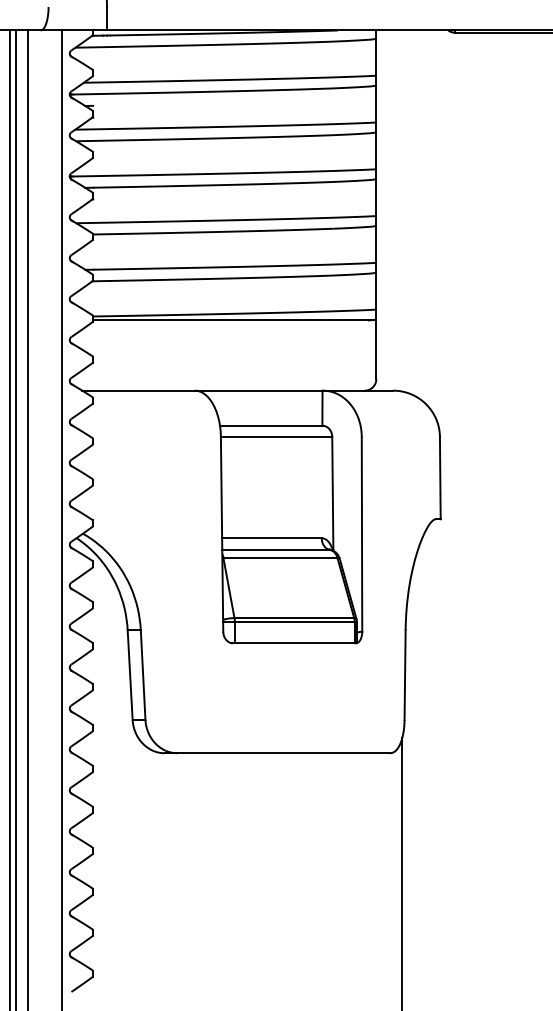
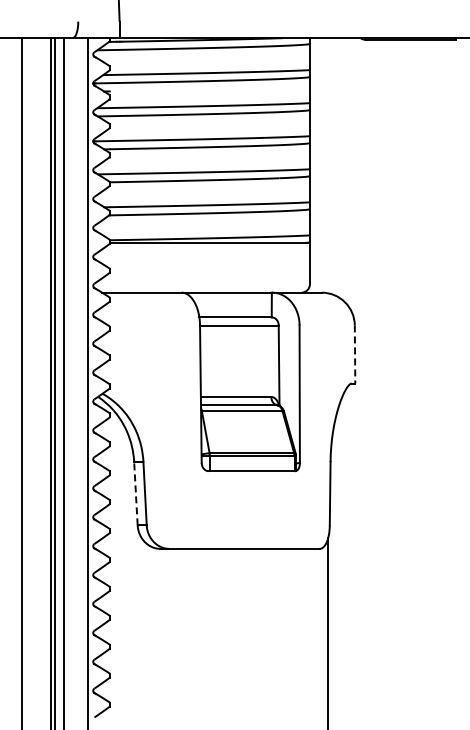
line: (440, 478) -> (355, 354), solid -> dashed
line: (129, 674) -> (135, 493), solid -> dashed

